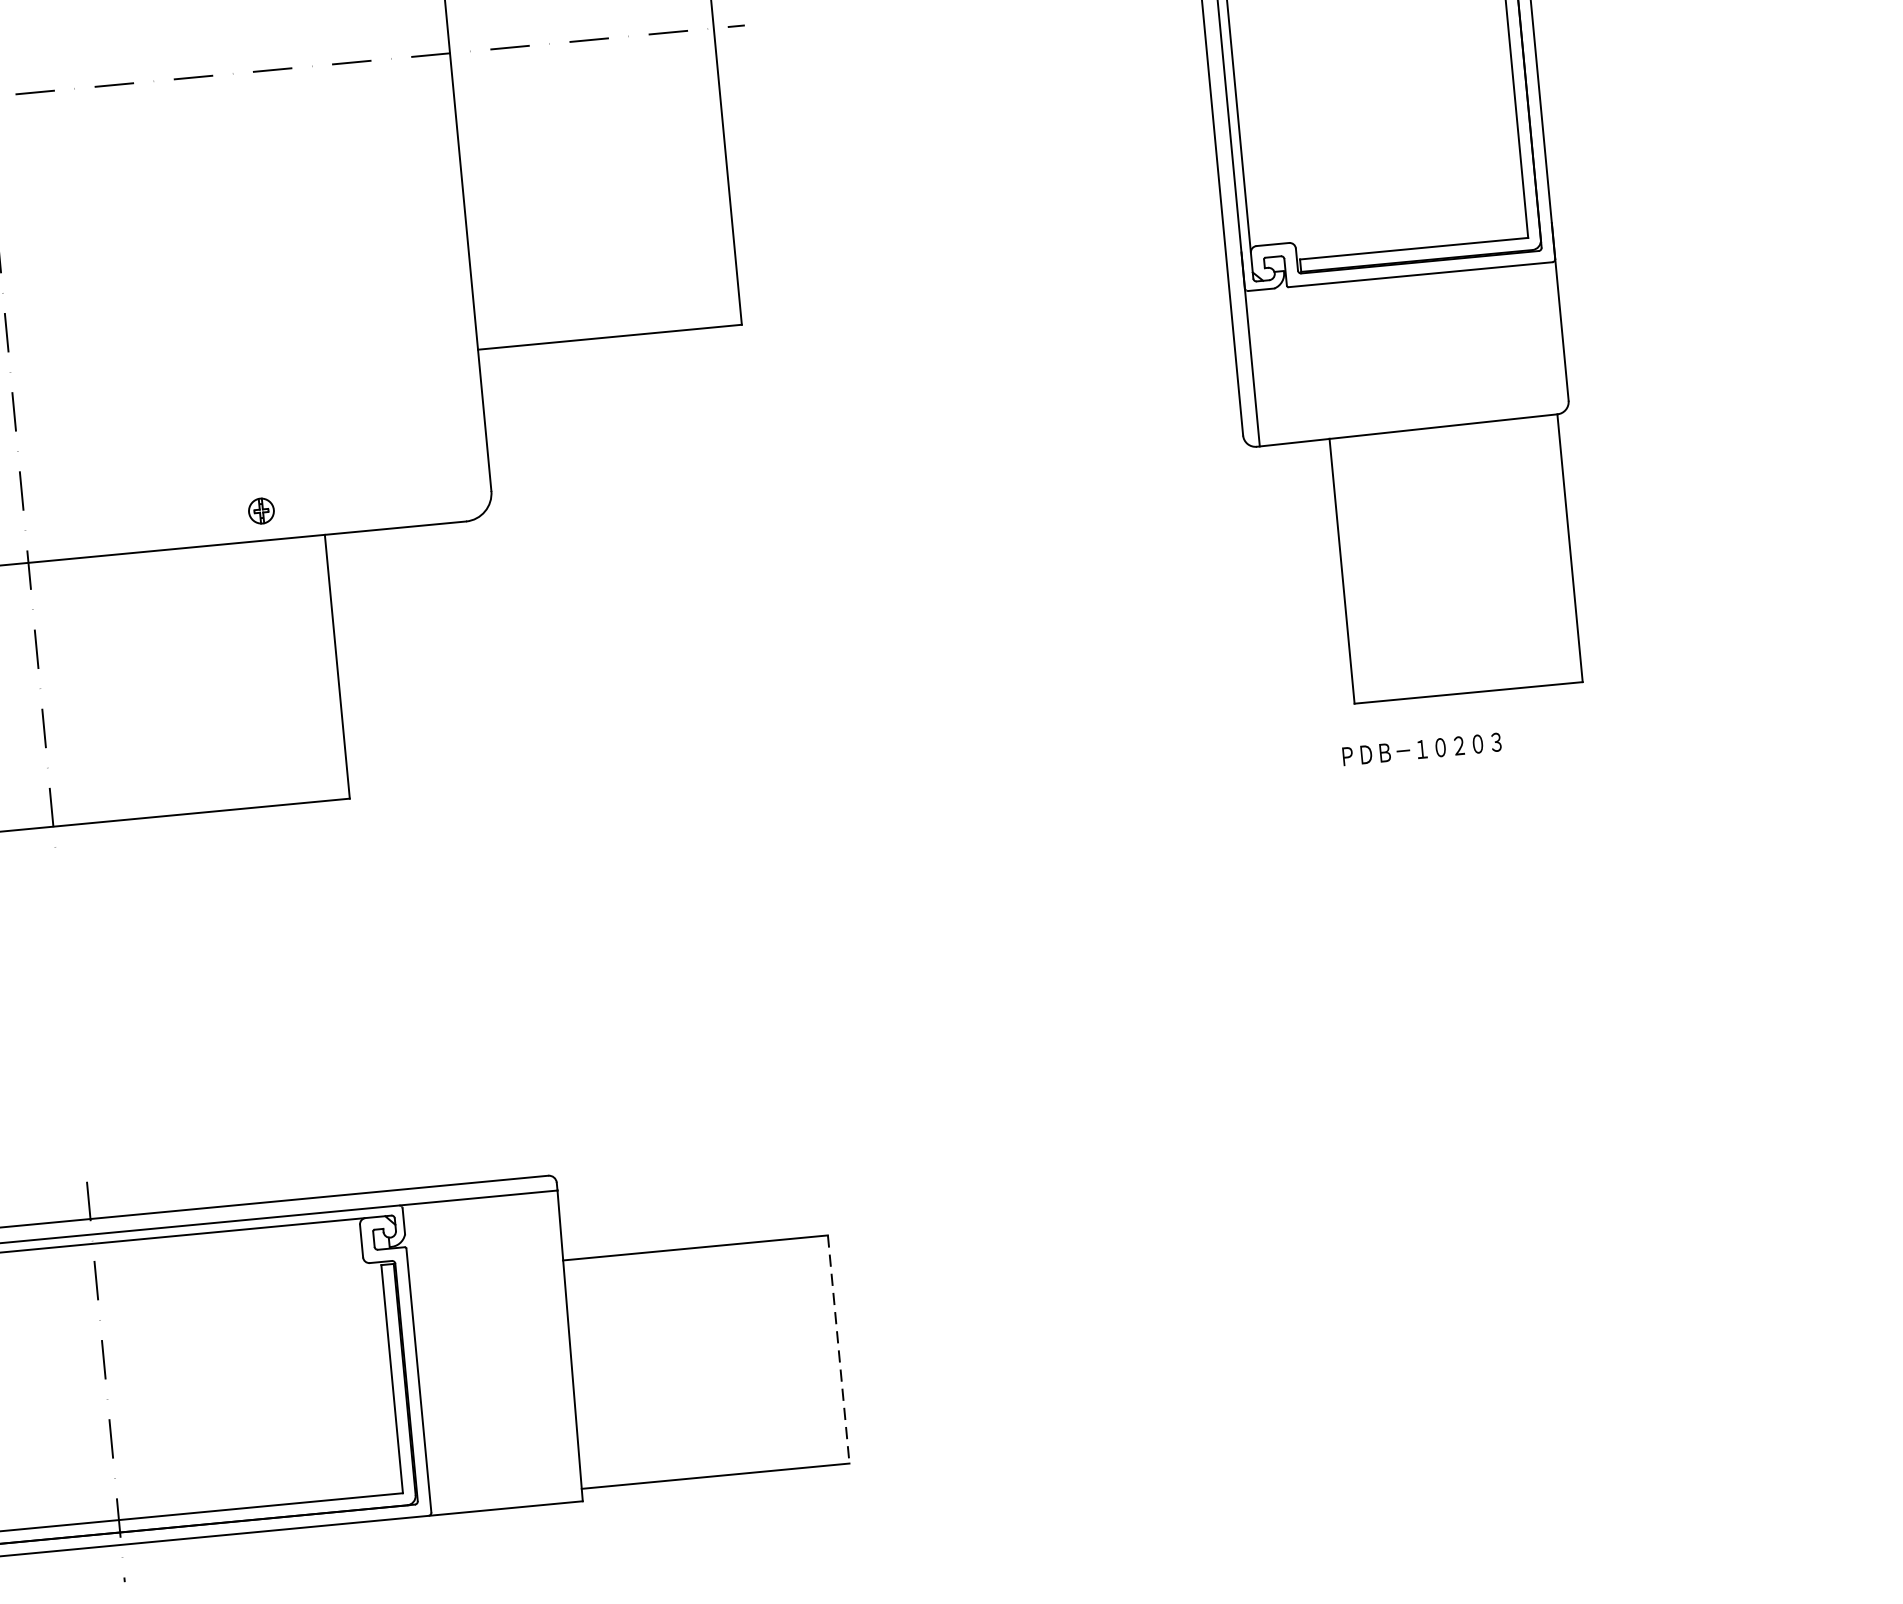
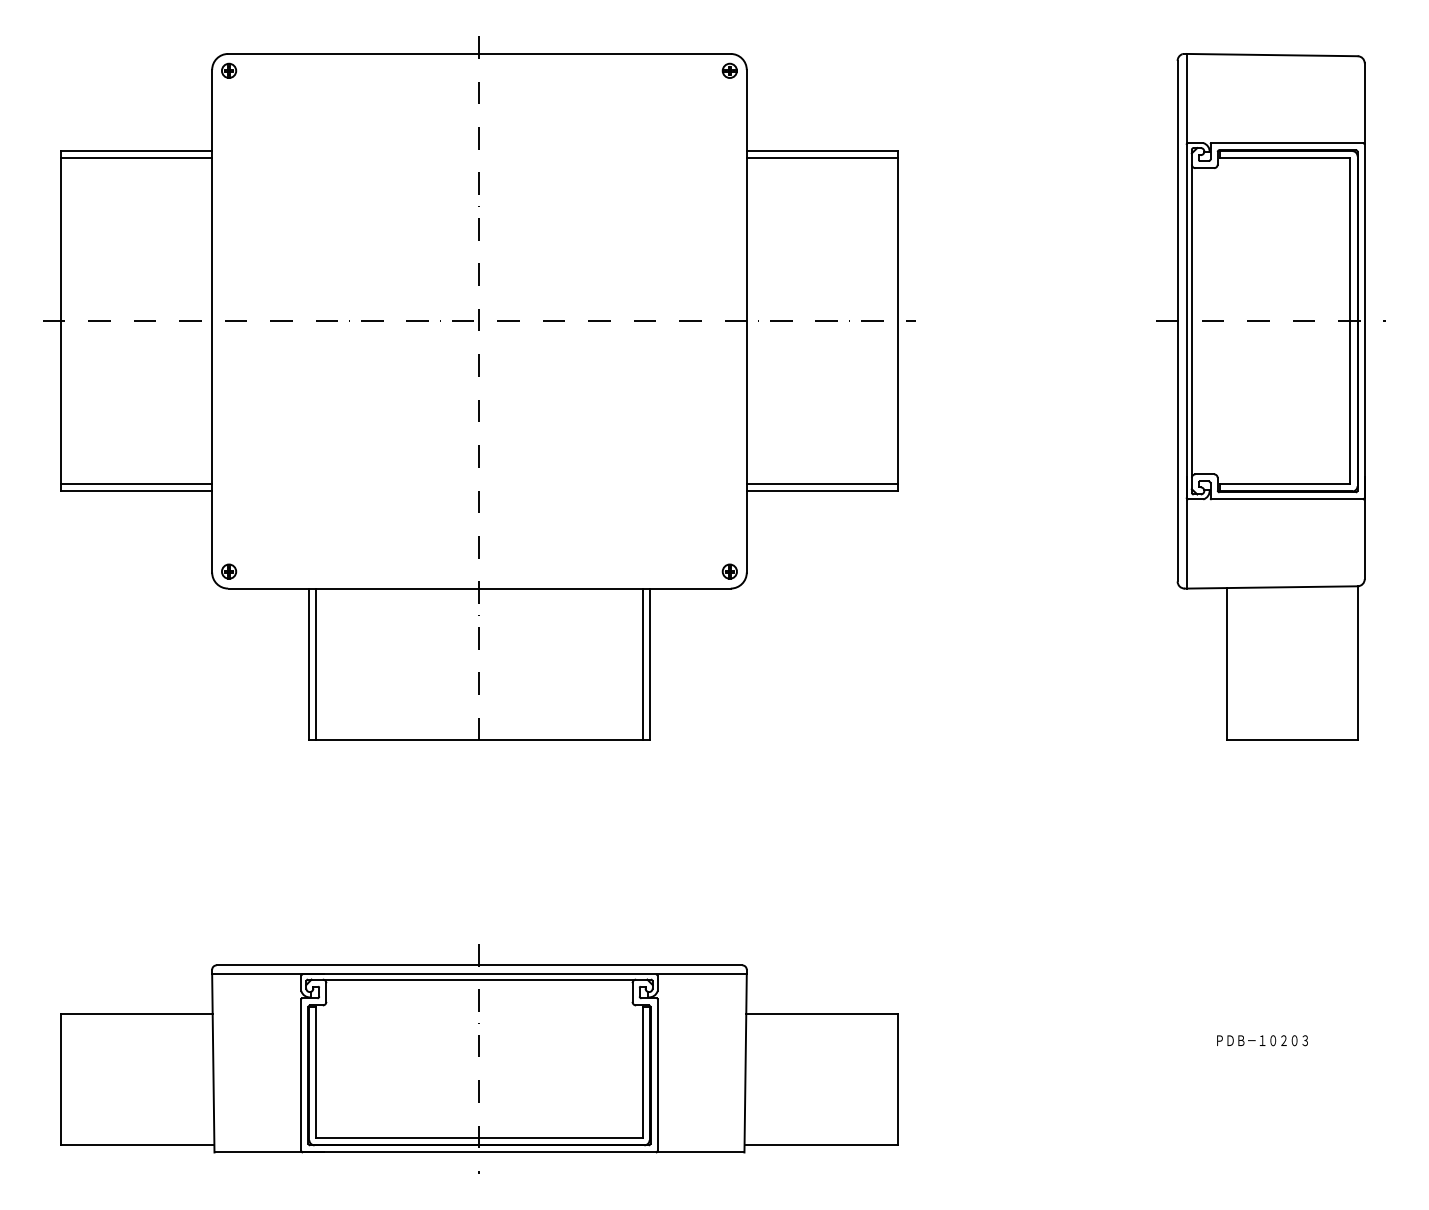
line: (608, 325) -> (822, 484), added
part: (260, 510) -> (729, 571), moved
line: (324, 668) -> (642, 664), added
text: (1421, 749) -> (1262, 1040), moved
line: (839, 1350) -> (898, 1080), dashed -> solid

